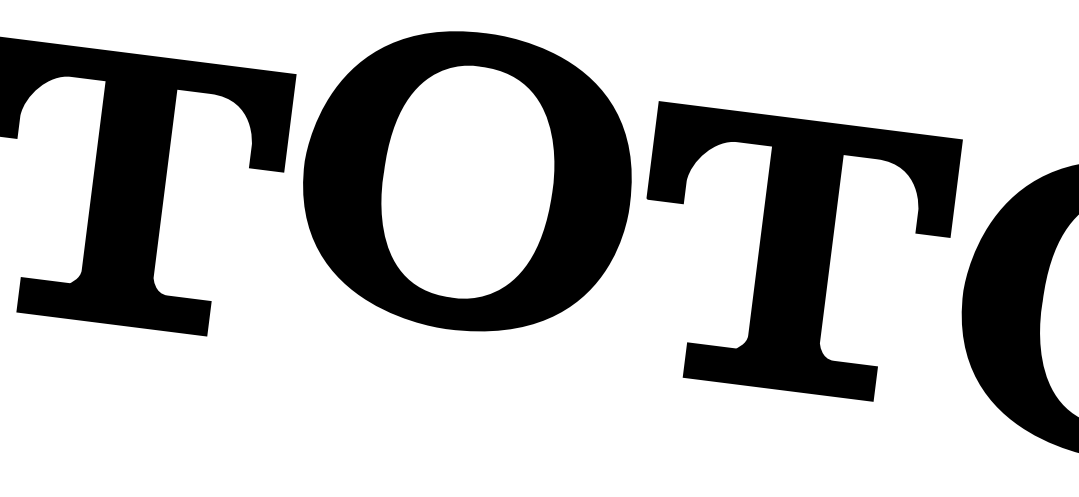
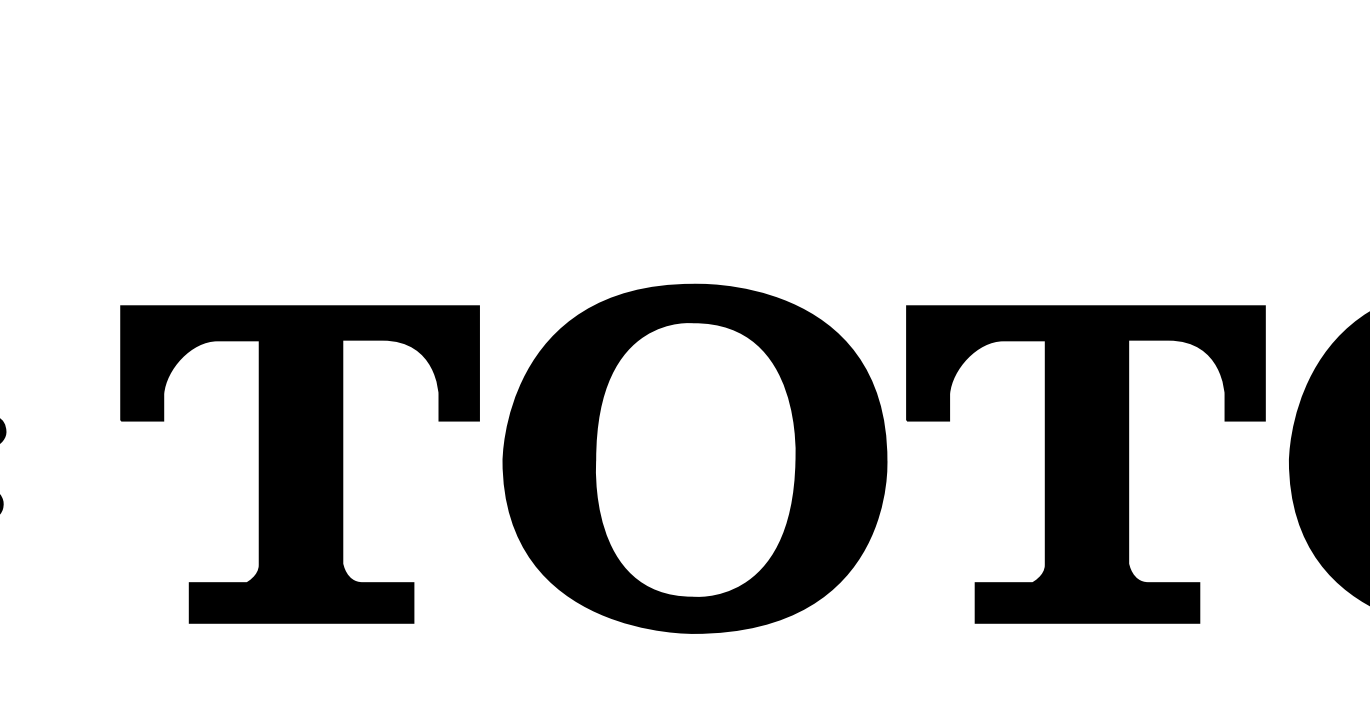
part: (467, 181) -> (694, 458), moved
part: (793, 254) -> (1085, 464), moved

